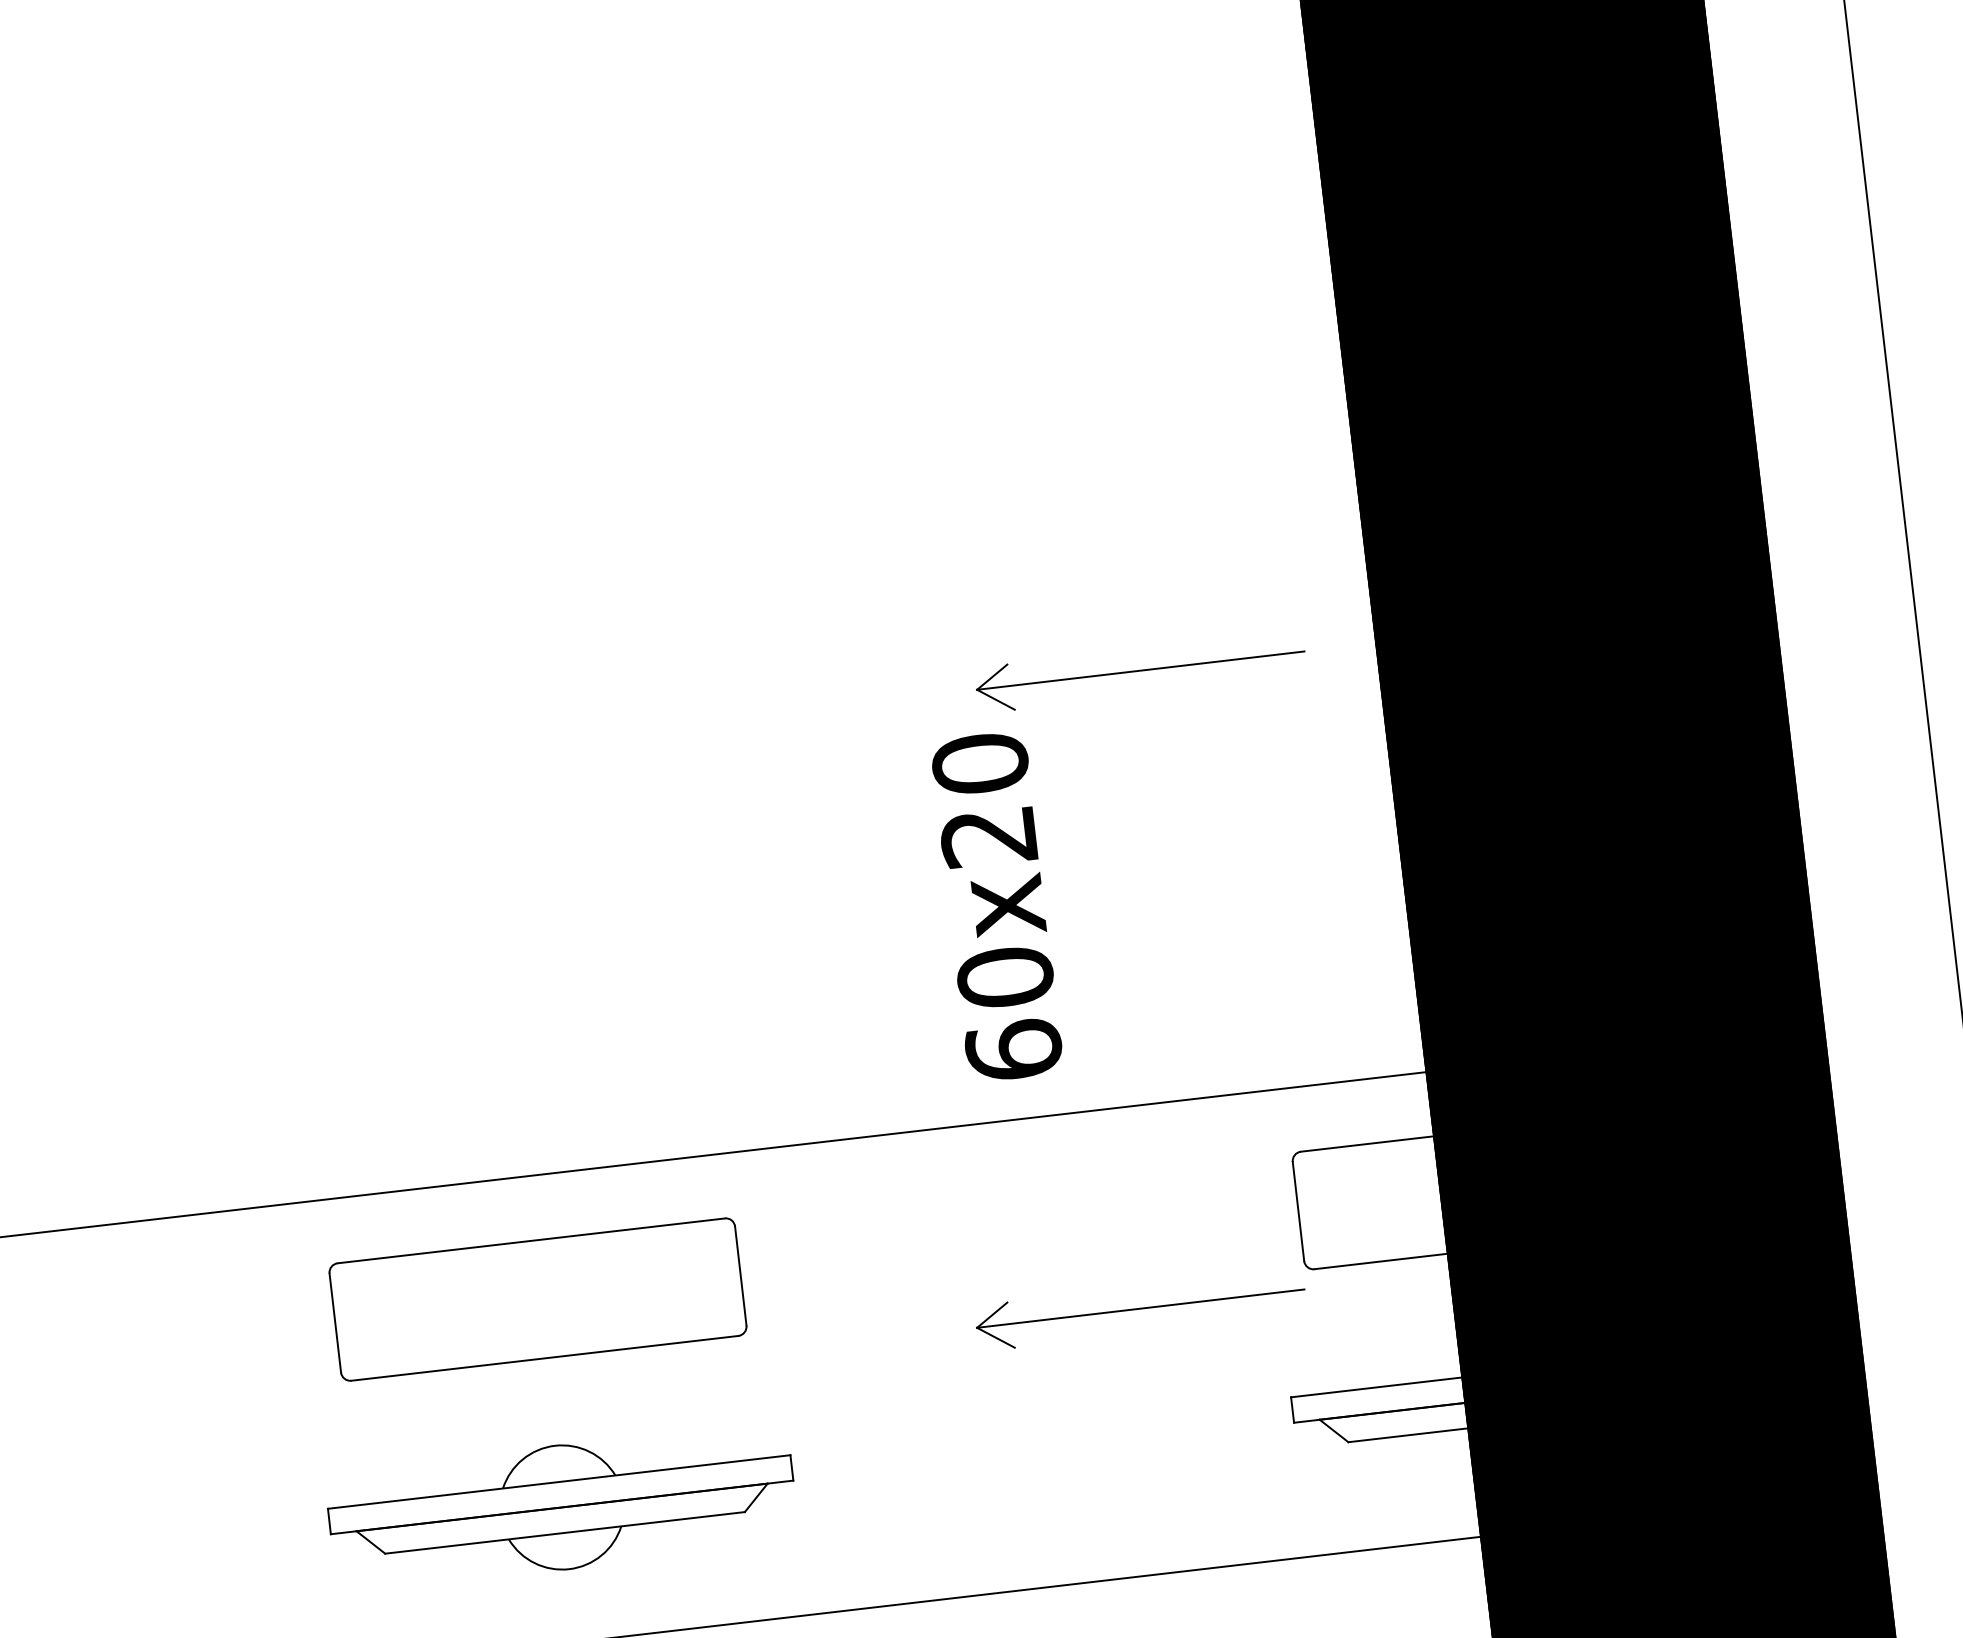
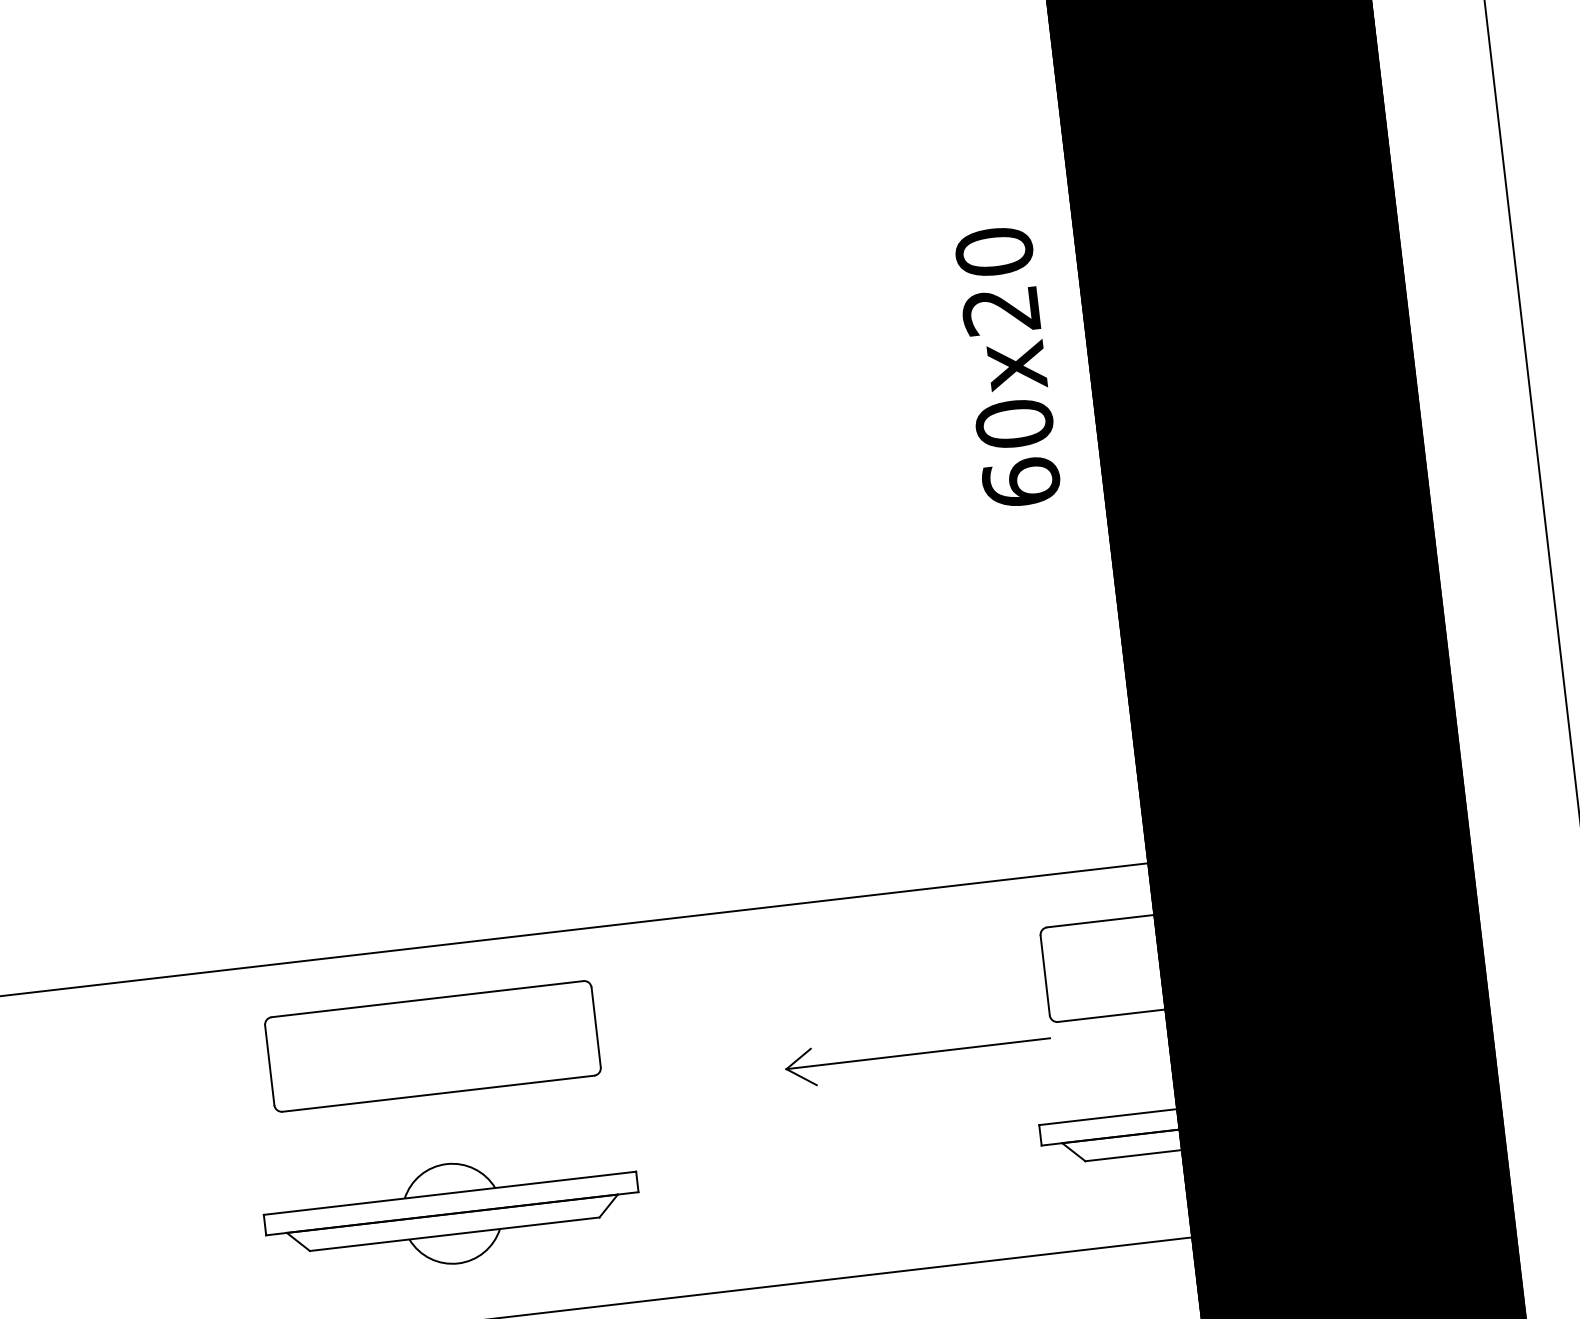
part: (1136, 672) -> (914, 541), removed
text: (997, 906) -> (1008, 366), moved

